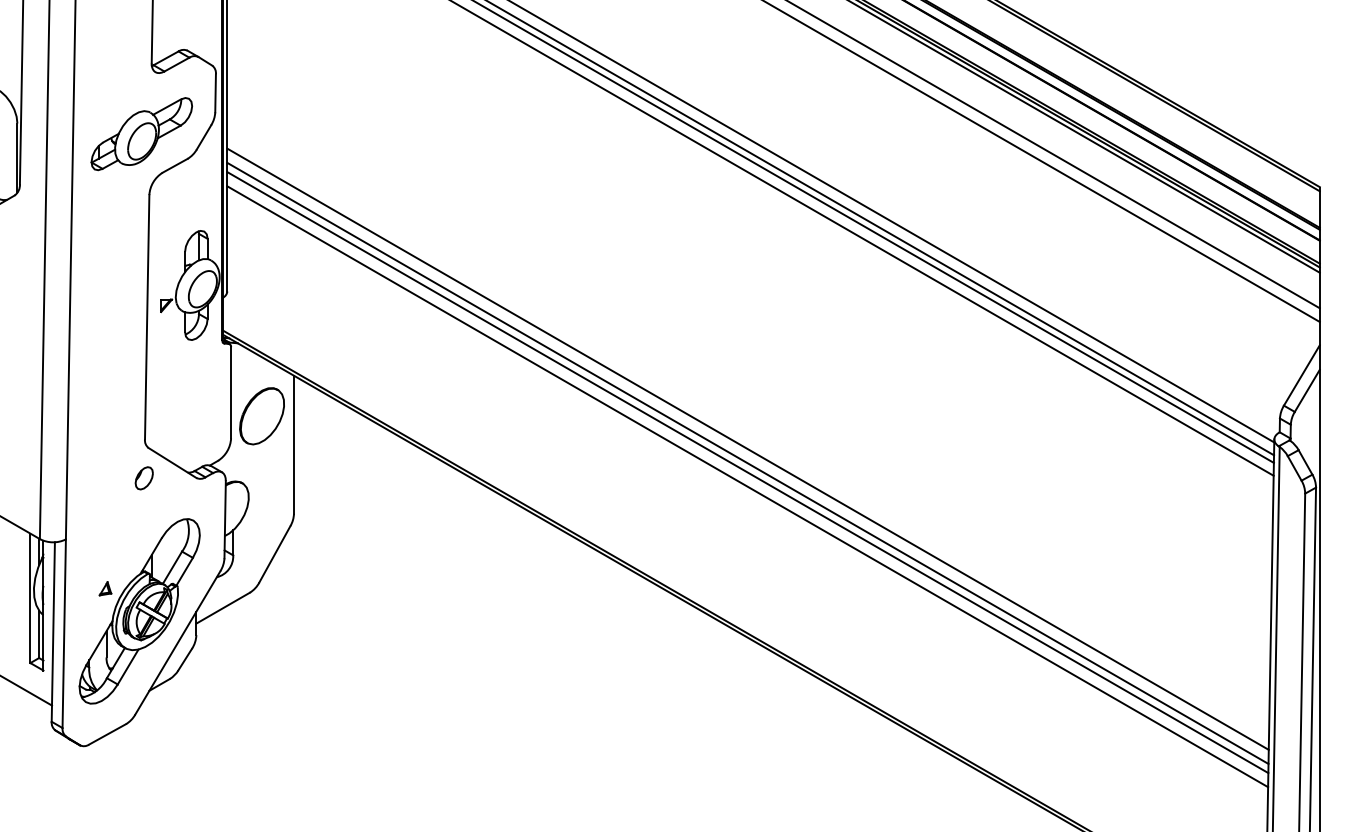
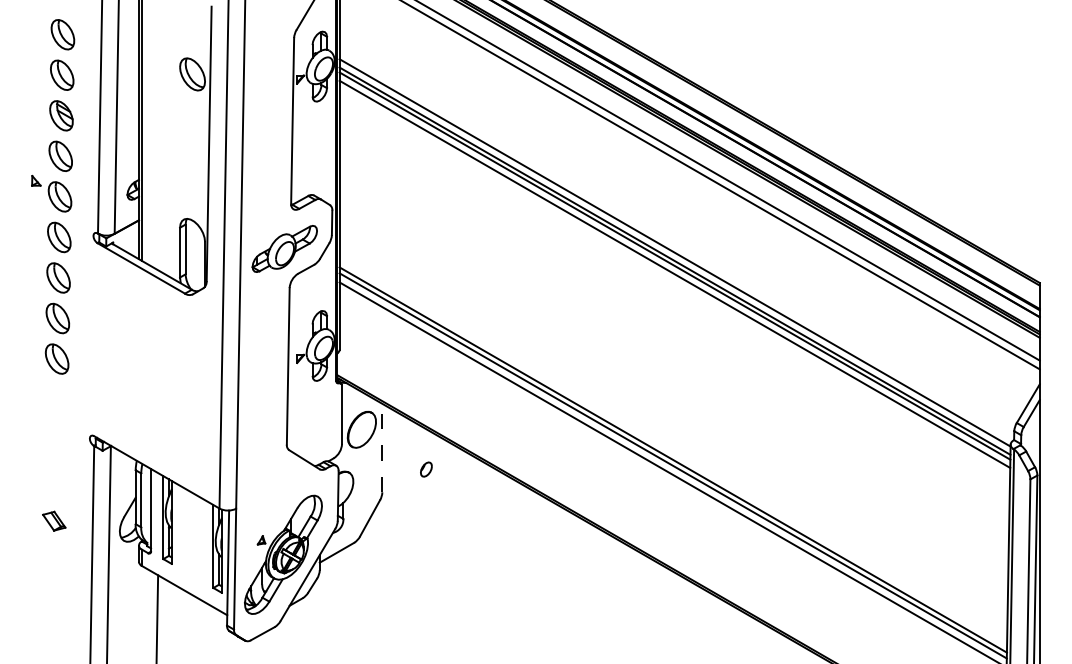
line: (294, 443) -> (382, 447), solid -> dashed
line: (748, 448) -> (673, 450), removed
part: (144, 478) -> (426, 469), moved

